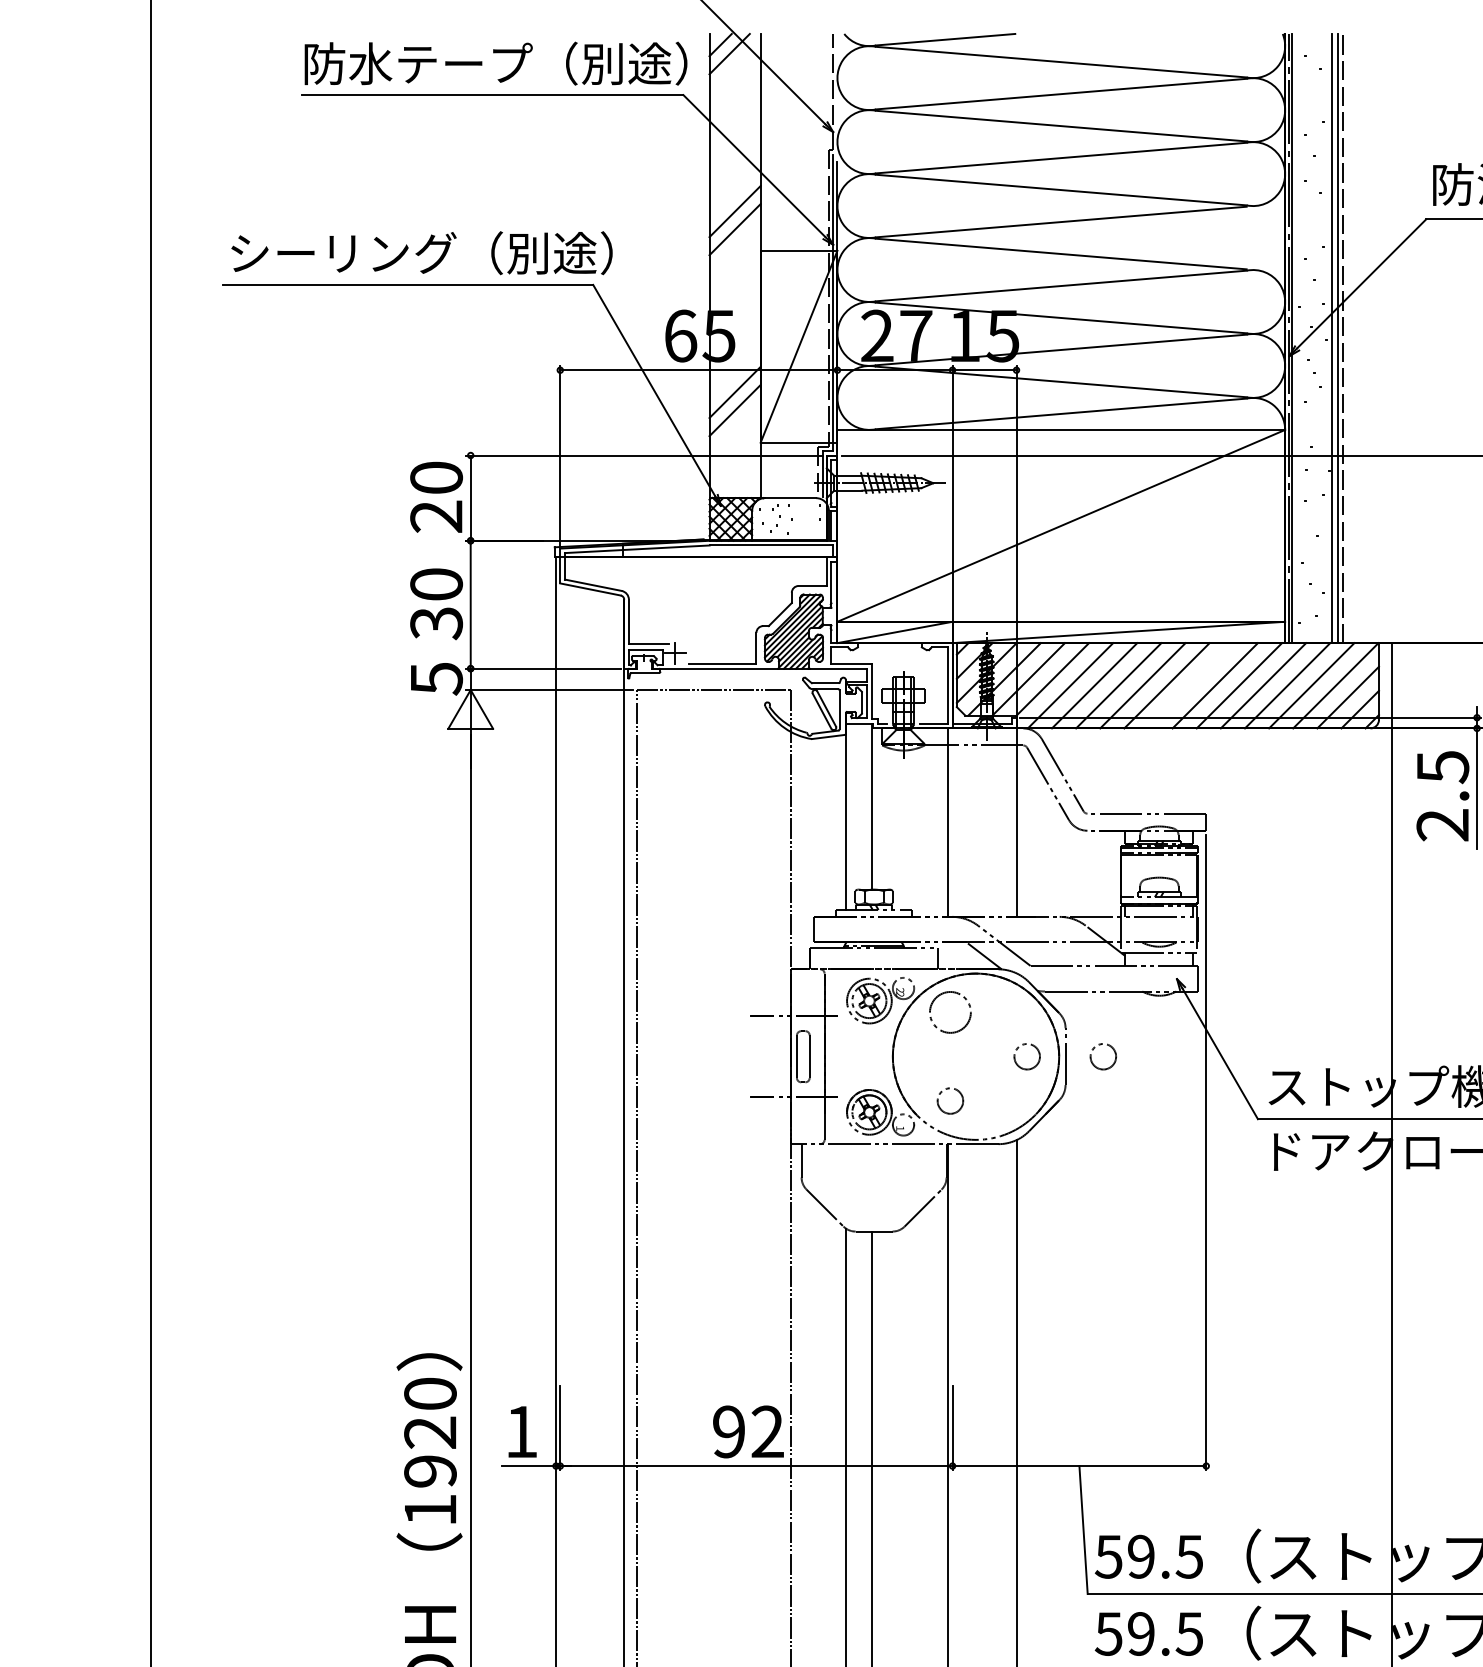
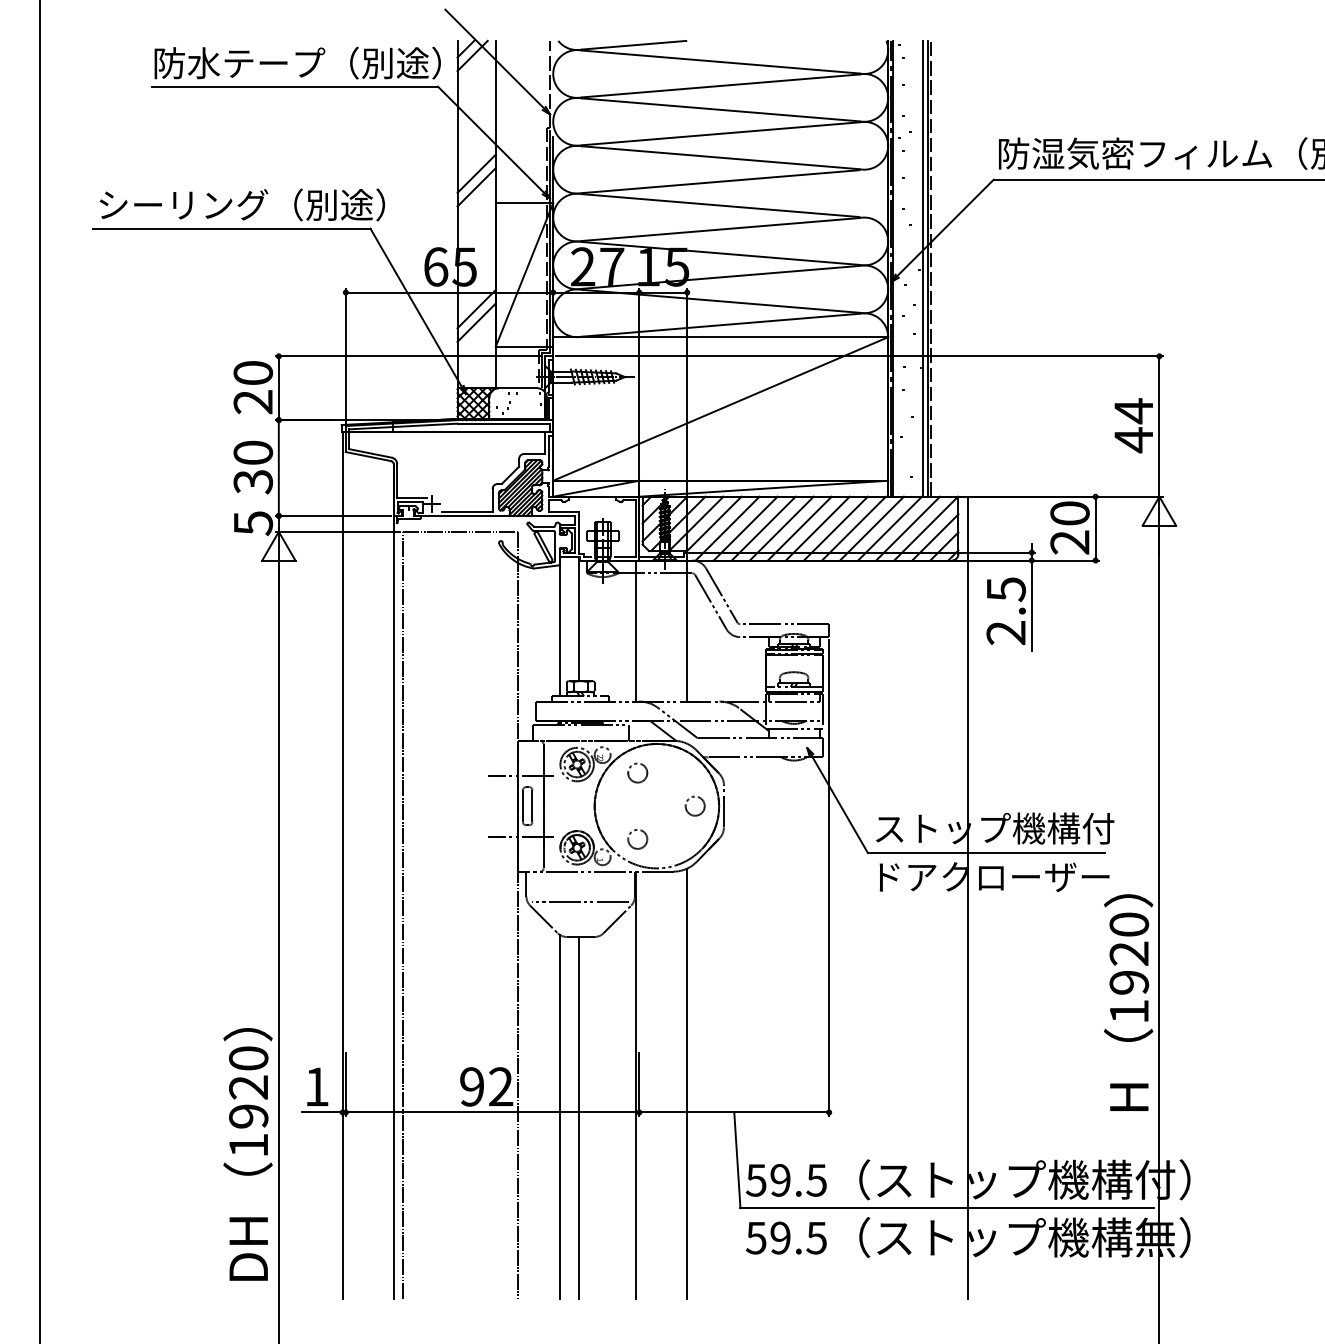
line: (1190, 685) -> (817, 528), added
circle: (950, 1011) -> (637, 772), size x0.62
circle: (1102, 1055) -> (751, 805), removed
line: (873, 1184) -> (580, 901), added

